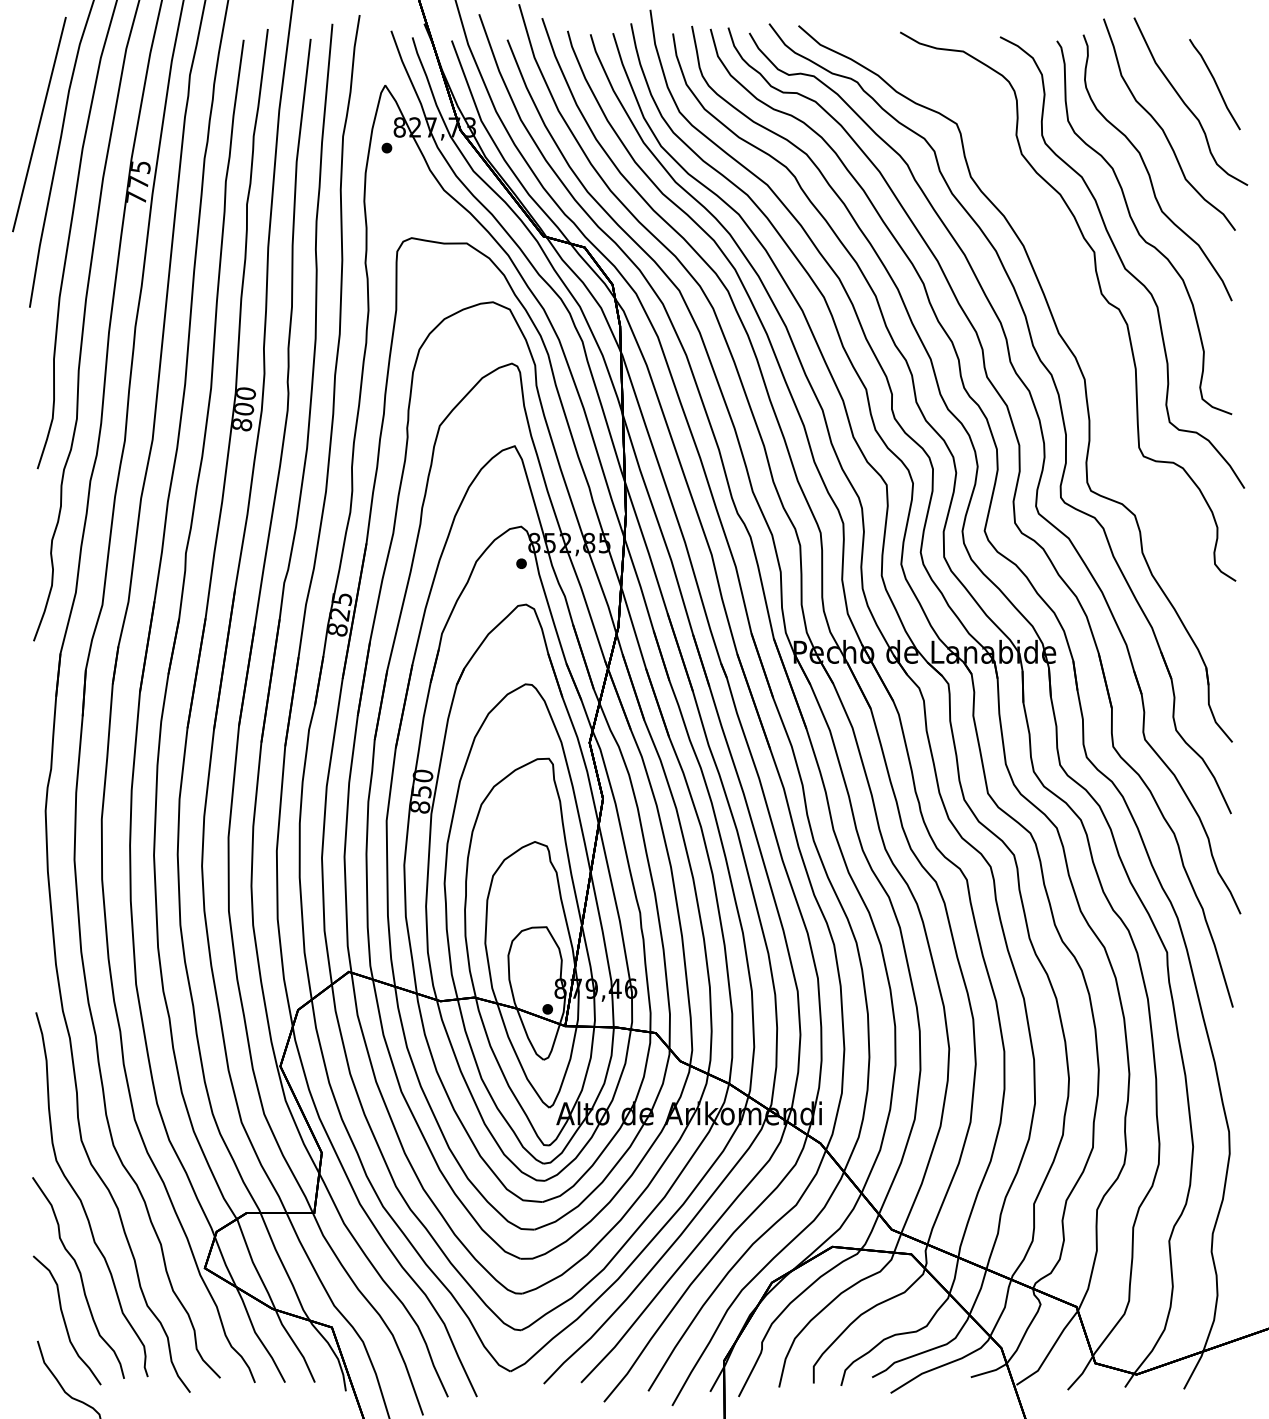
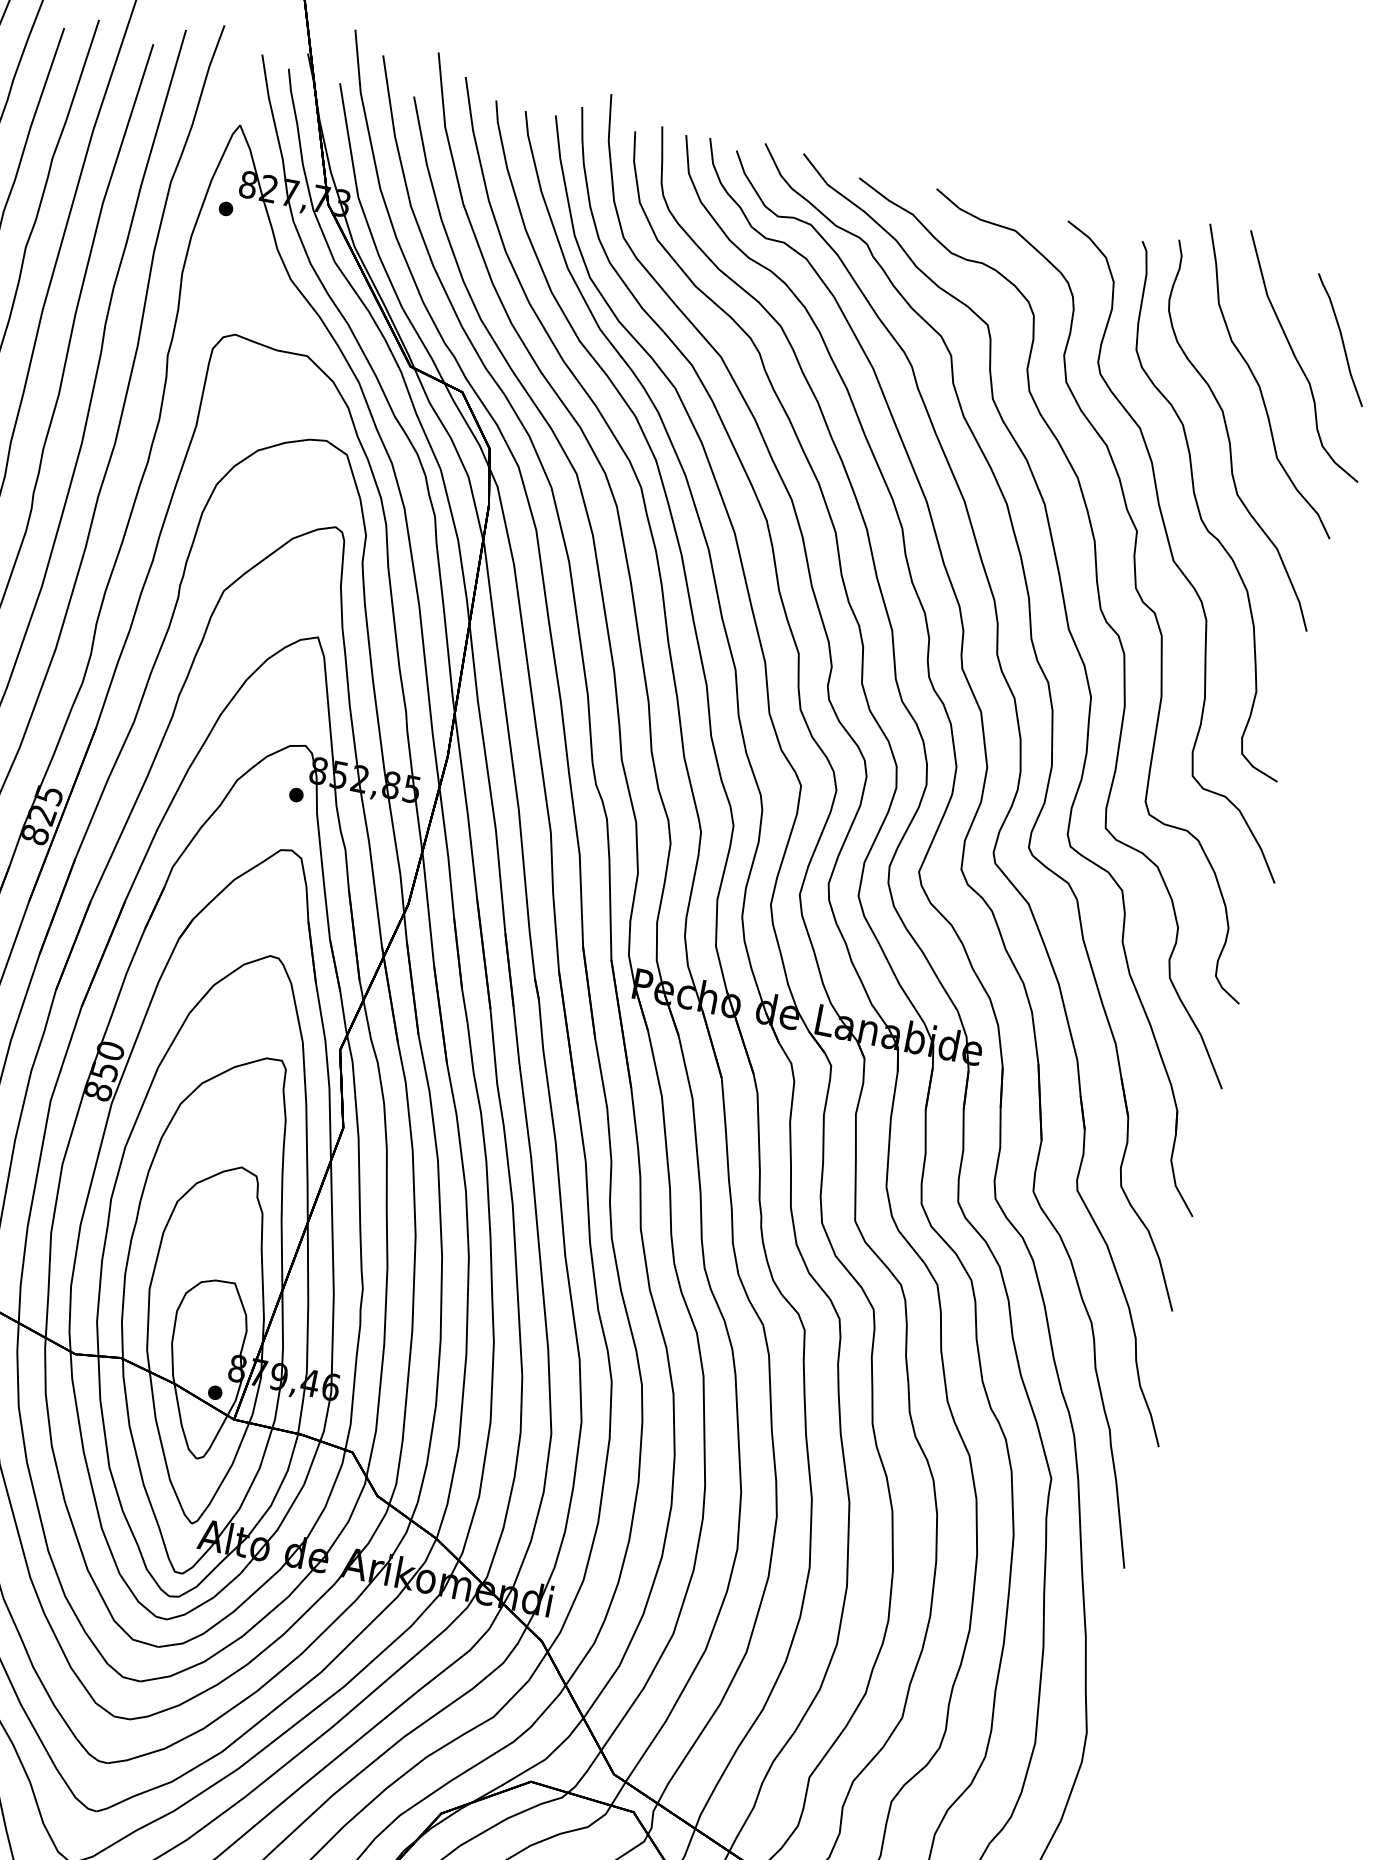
part: (1078, 315) -> (1099, 610), added

